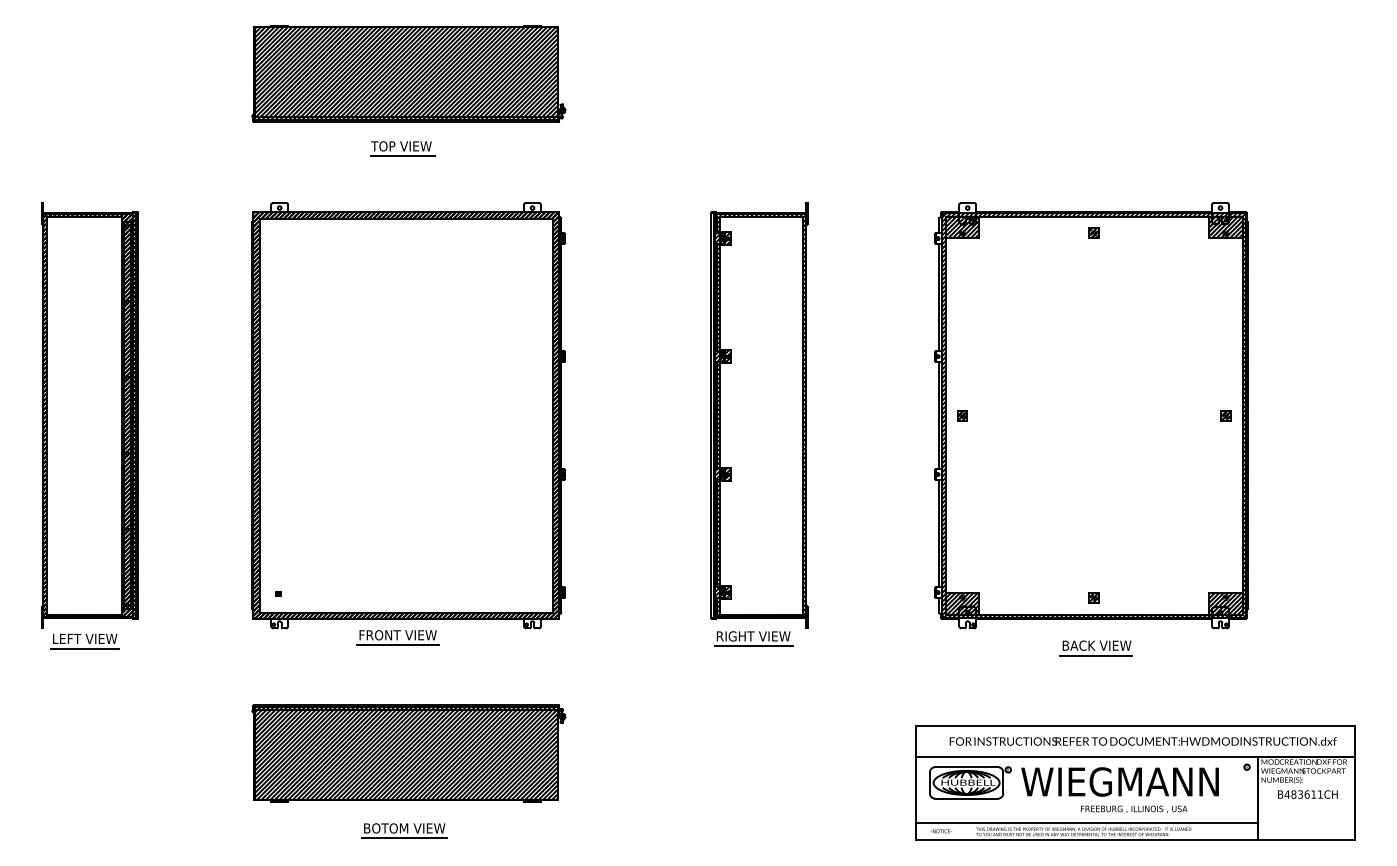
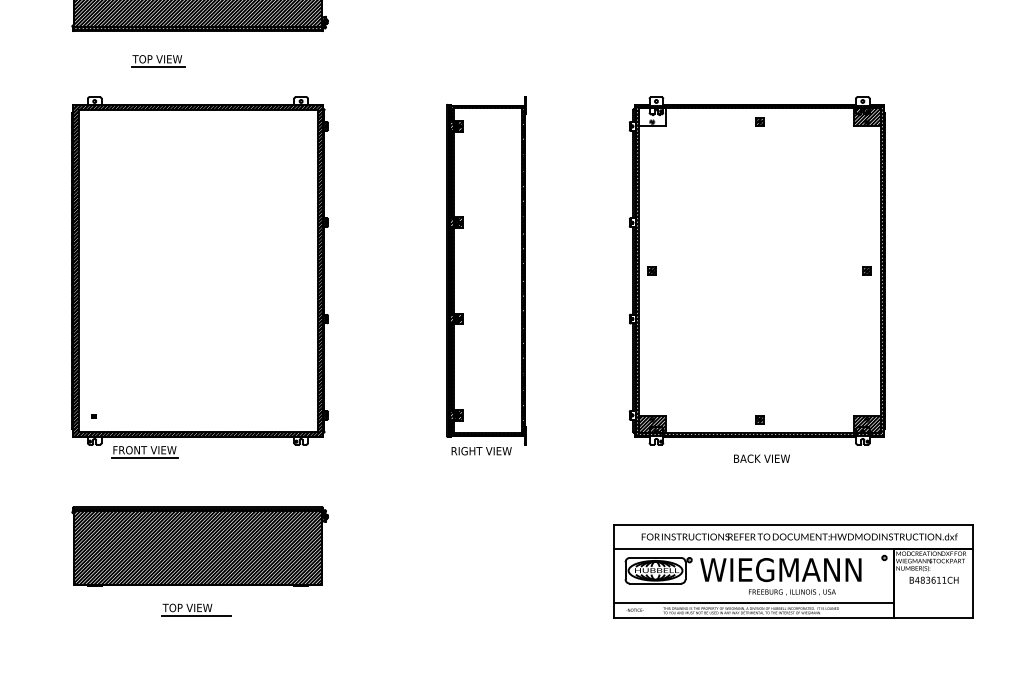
part: (402, 148) -> (158, 61), moved
hatch: (961, 227) -> (651, 117), removed
part: (397, 637) -> (144, 452), moved
line: (753, 646) -> (481, 459), removed
line: (1095, 655) -> (760, 466), removed
text: (403, 828) -> (195, 607), BOTOM VIEW -> TOP VIEW

